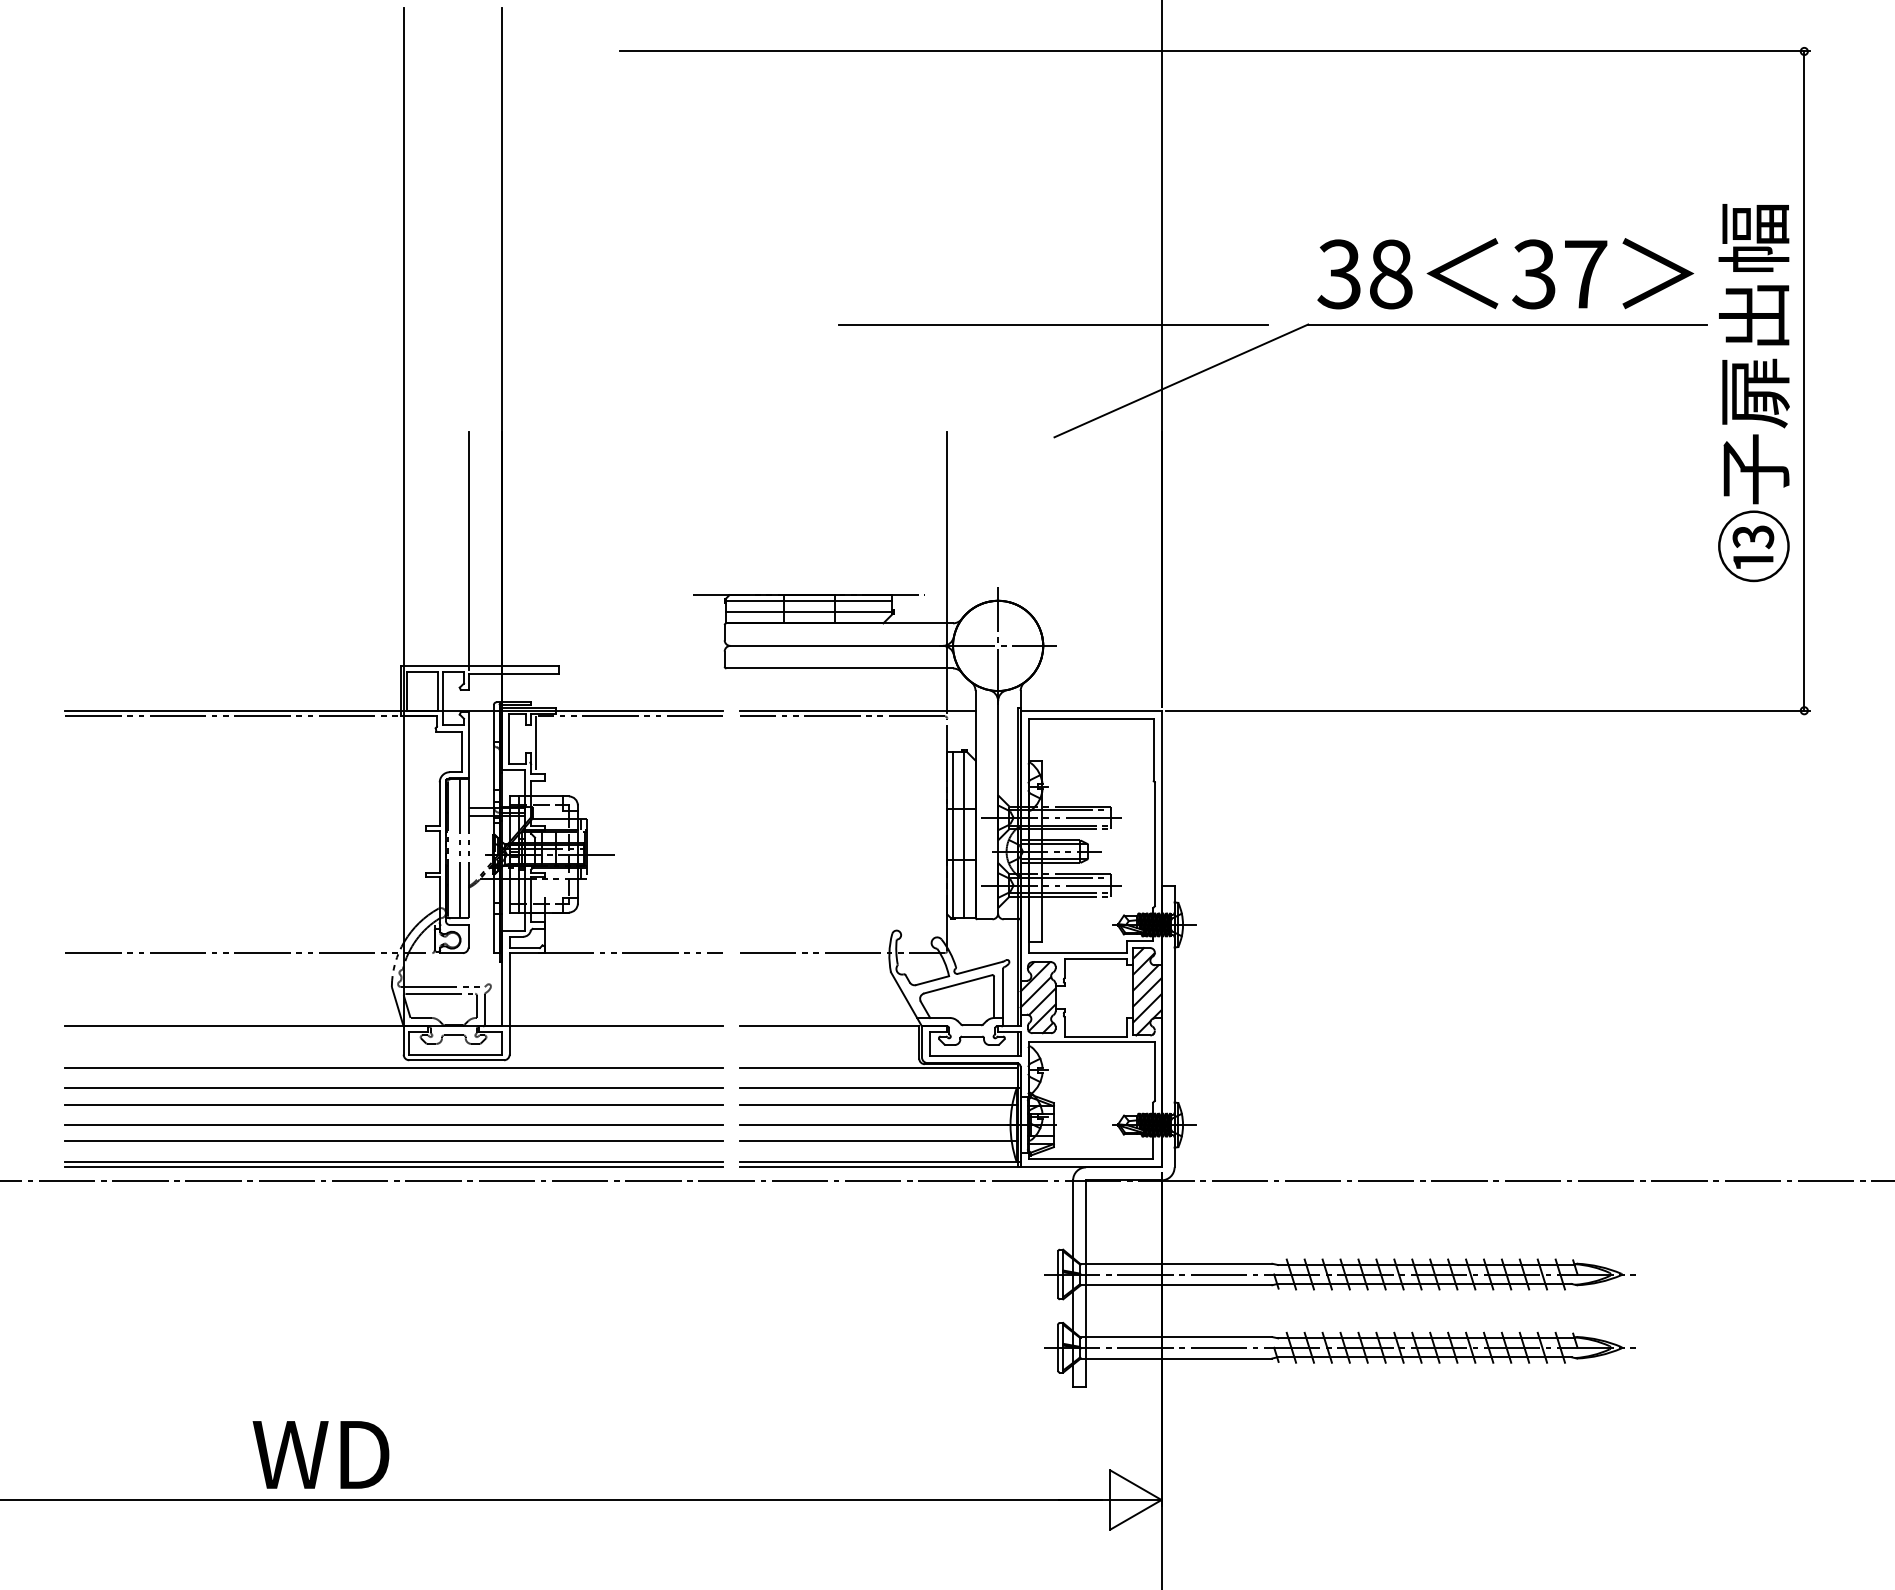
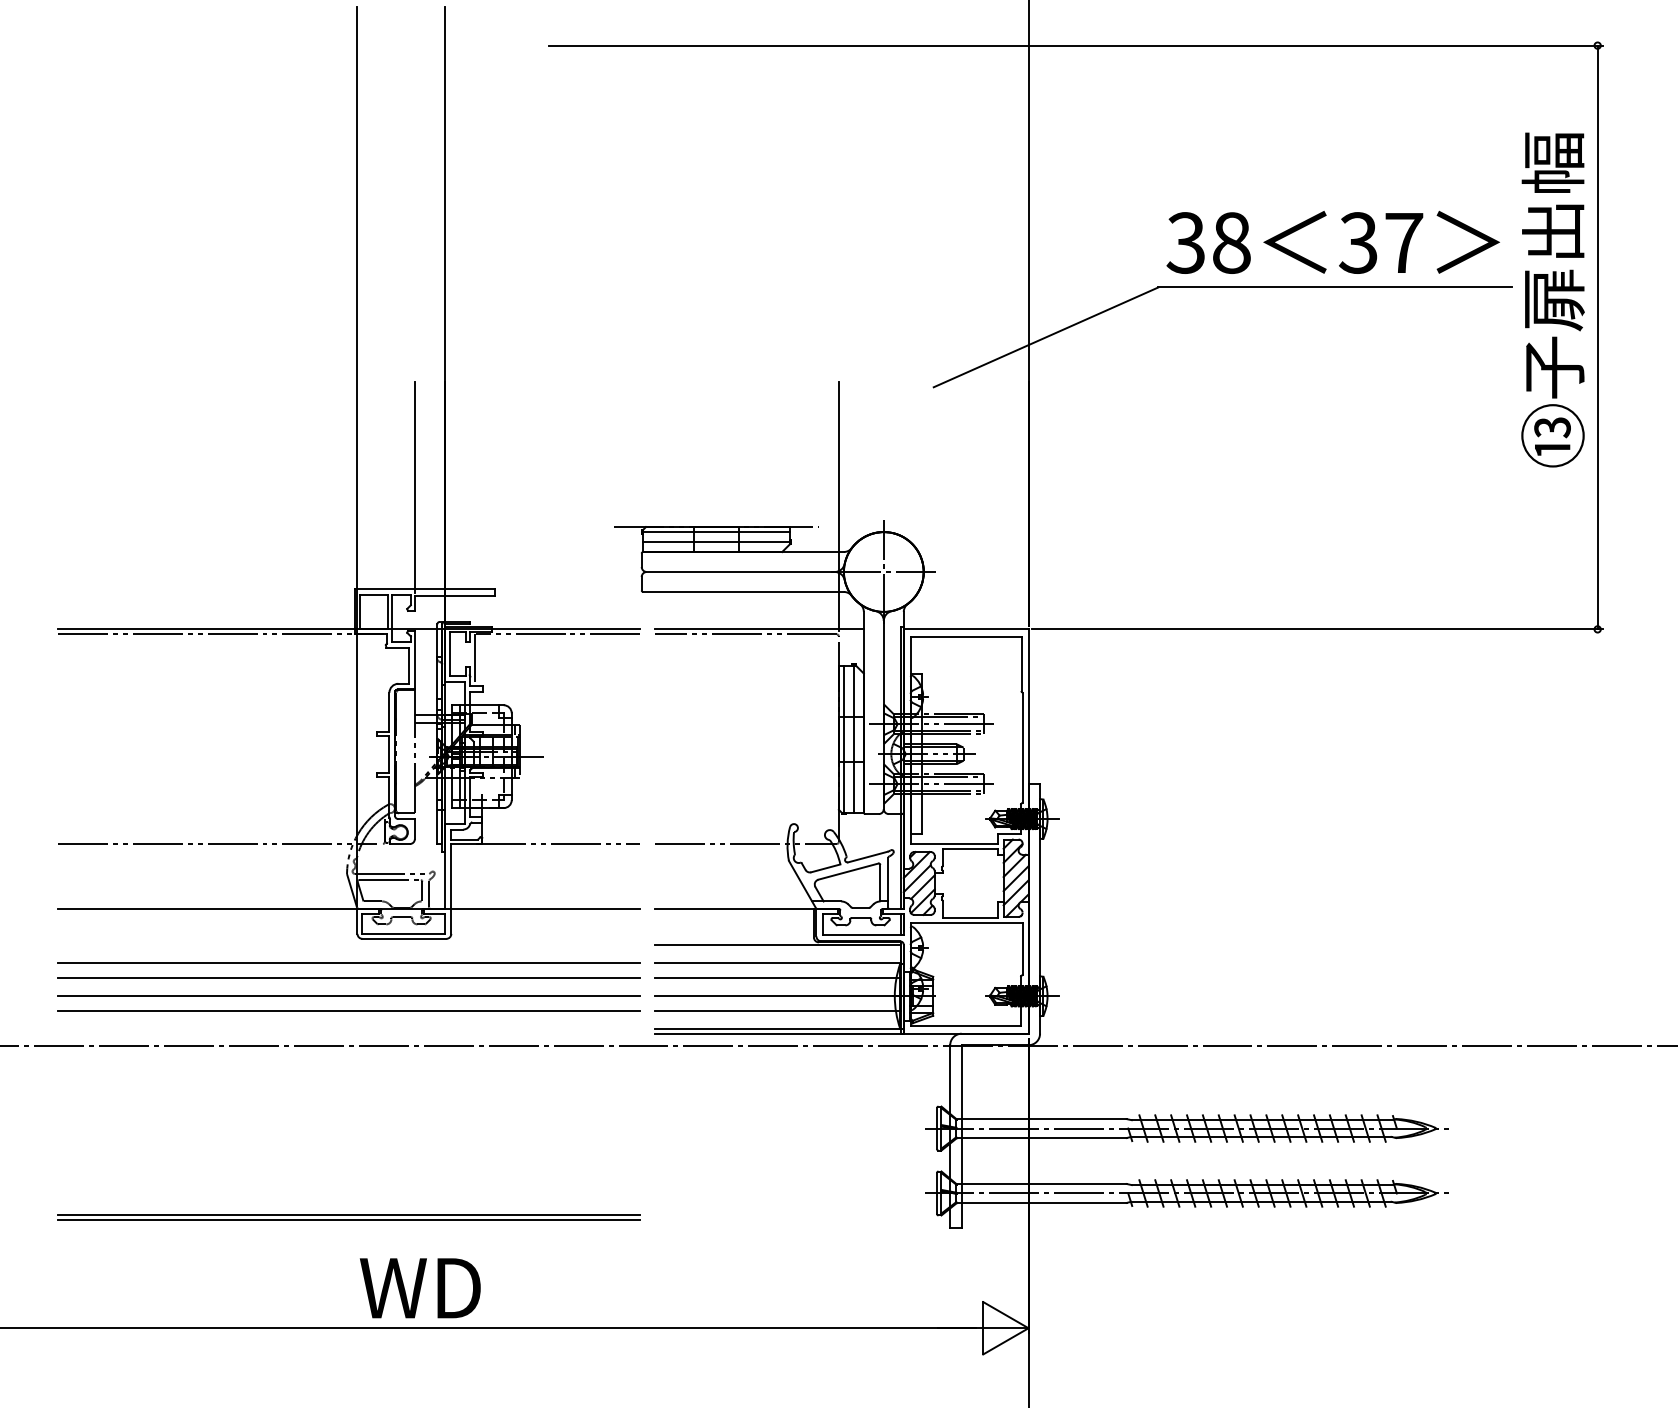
line: (1053, 324) -> (932, 287), removed
text: (1753, 392) -> (1552, 299), moved
line: (460, 848) -> (407, 751), removed
line: (393, 1067) -> (348, 945), removed
part: (393, 1164) -> (348, 1217), moved
text: (320, 1455) -> (419, 1288), moved

